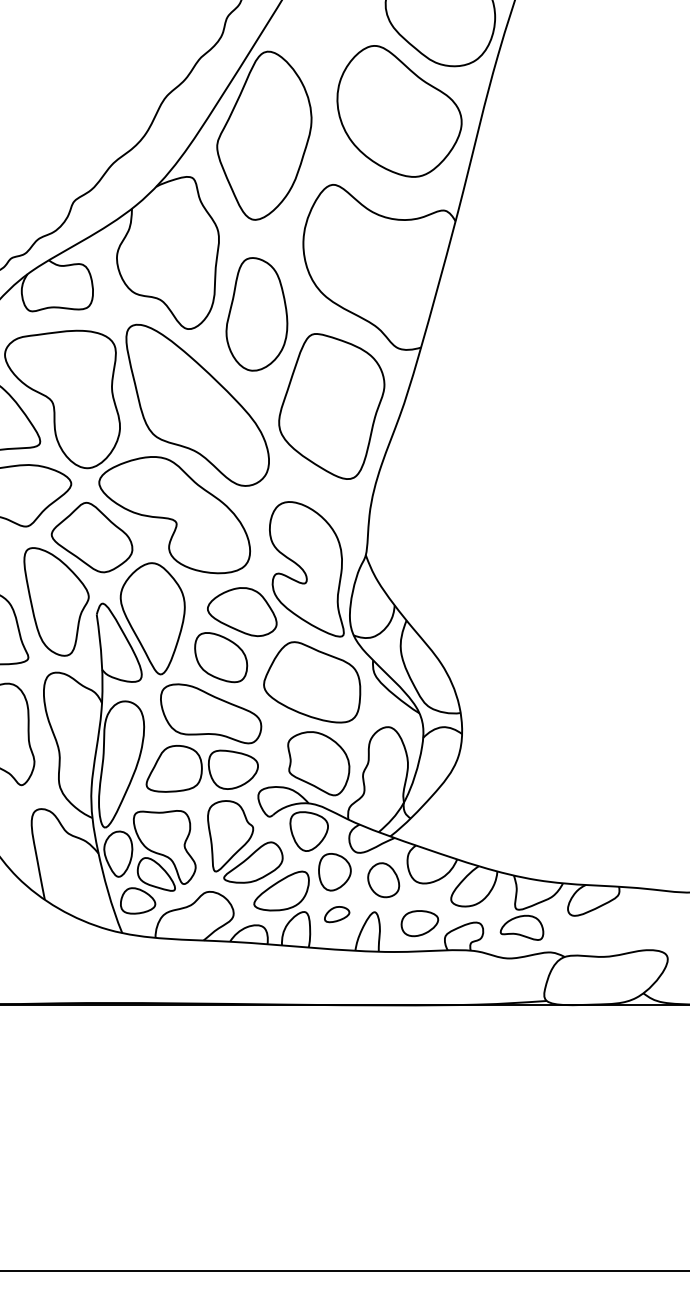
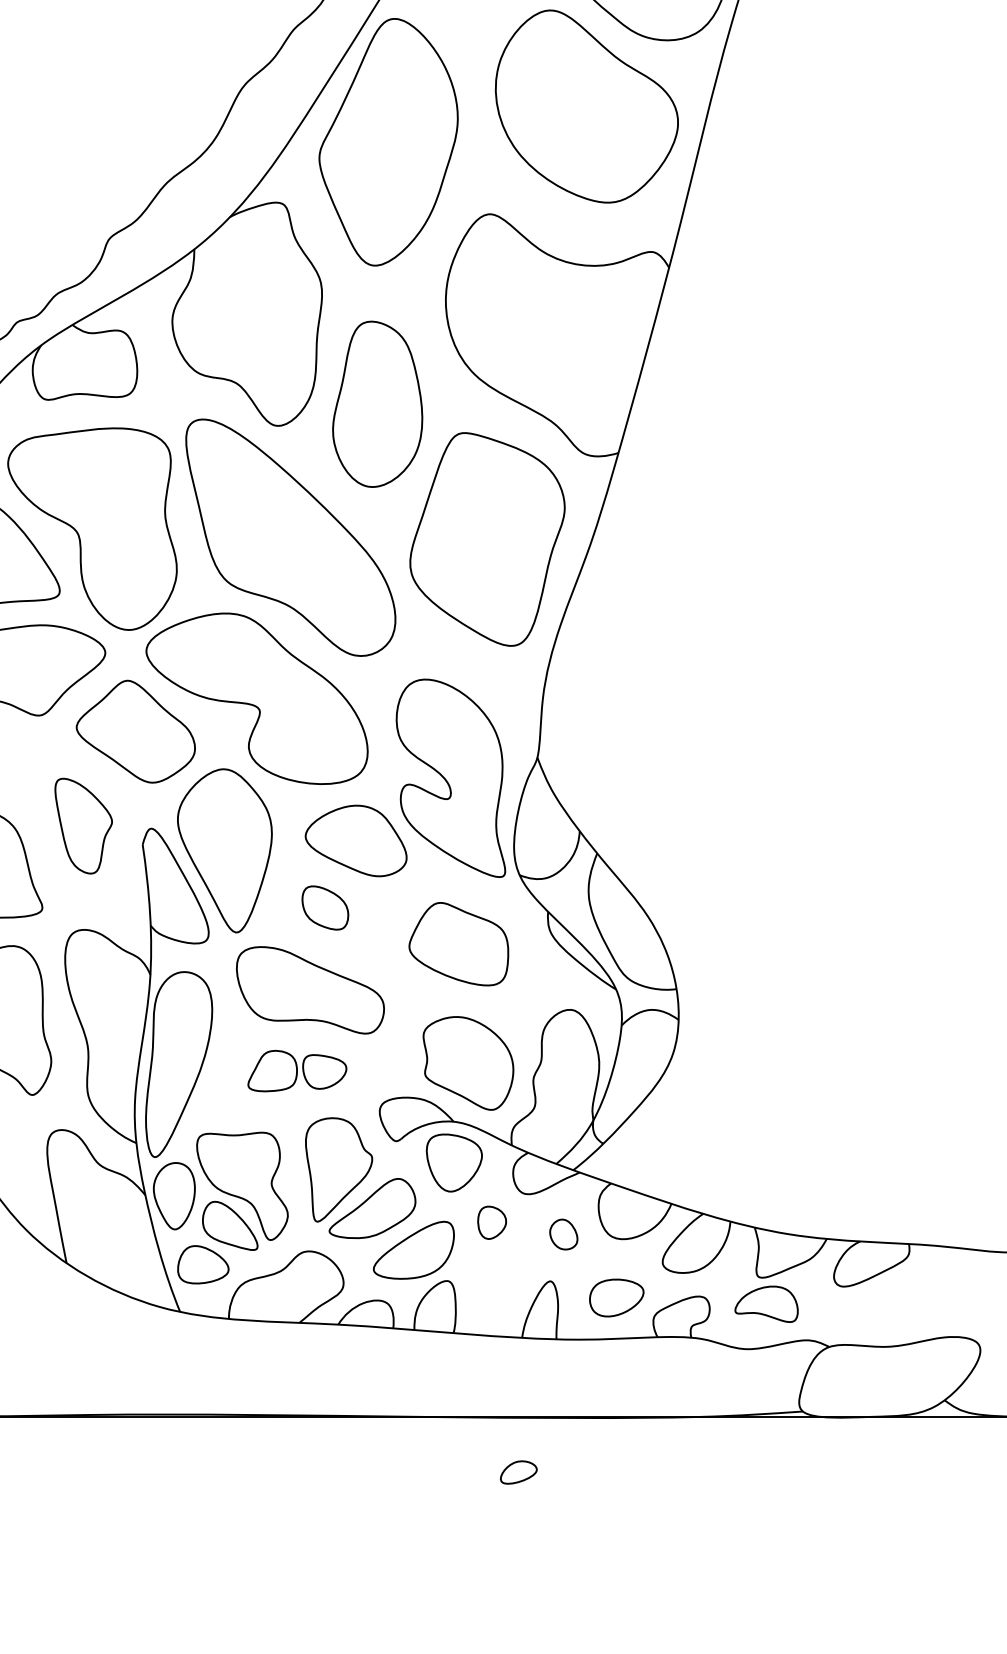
part: (56, 601) -> (83, 825), size x0.6
part: (221, 657) -> (325, 907), size x0.6
part: (312, 682) -> (459, 944), size x0.7
part: (201, 768) -> (296, 1070), size x0.6
part: (334, 872) -> (491, 1223), size x0.6
part: (383, 880) -> (563, 1234), size x0.6
part: (337, 914) -> (519, 1472), moved

